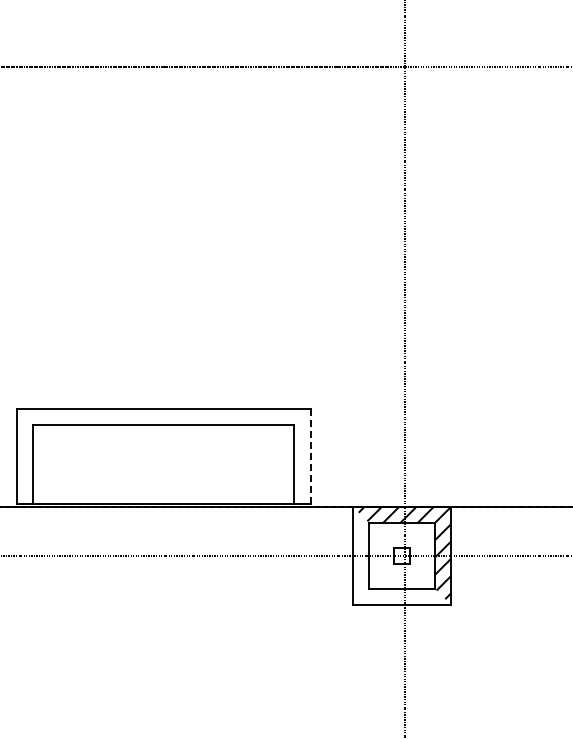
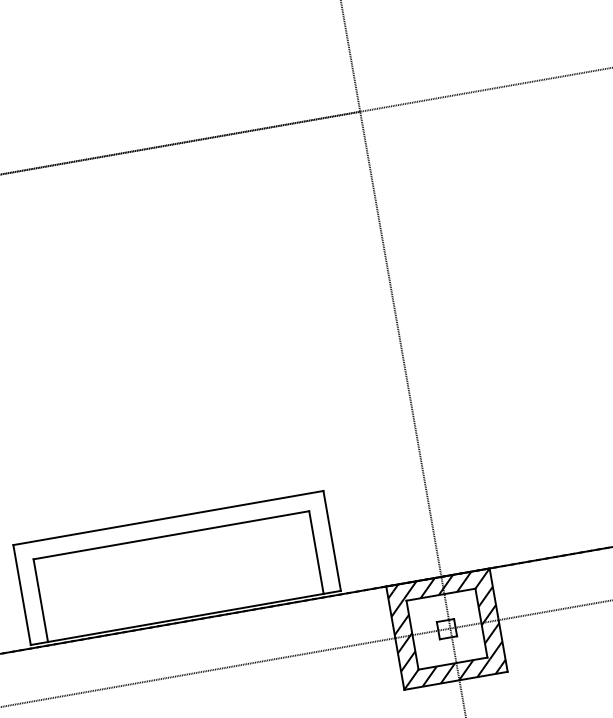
line: (310, 456) -> (332, 541), dashed -> solid
hatch: (399, 558) -> (444, 632), added

